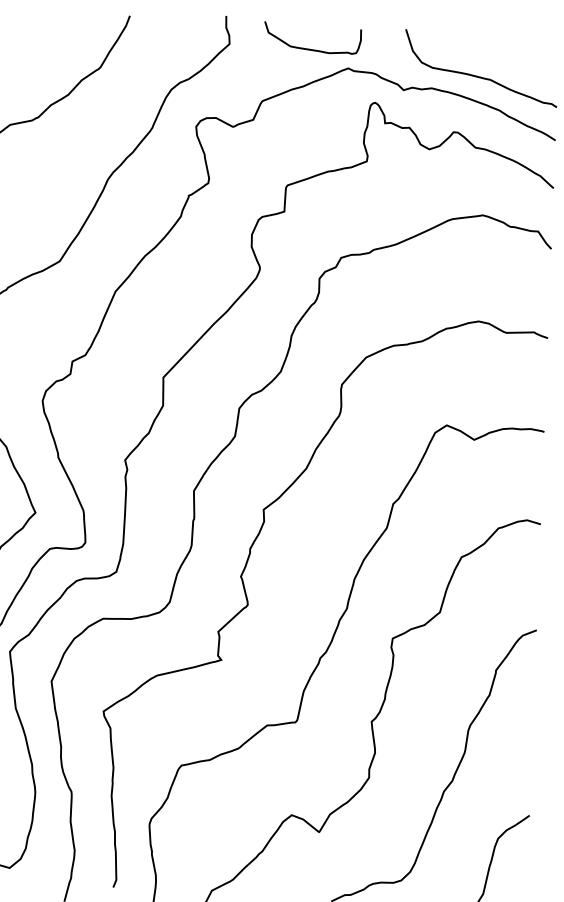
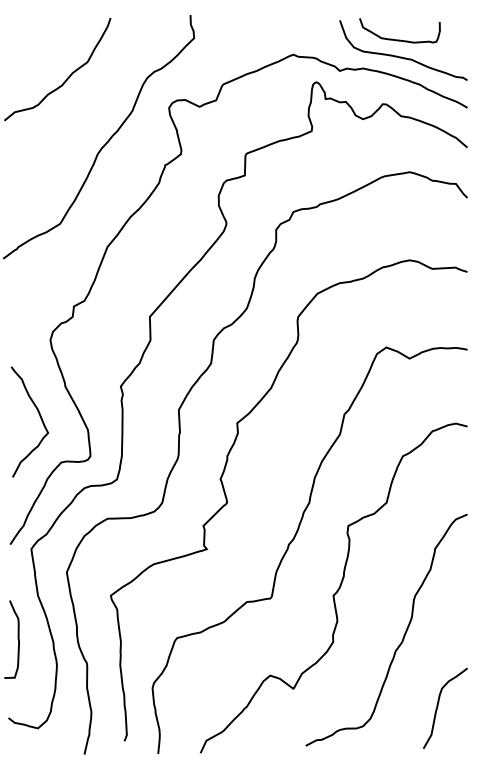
curve: (311, 48) -> (399, 39), moved

